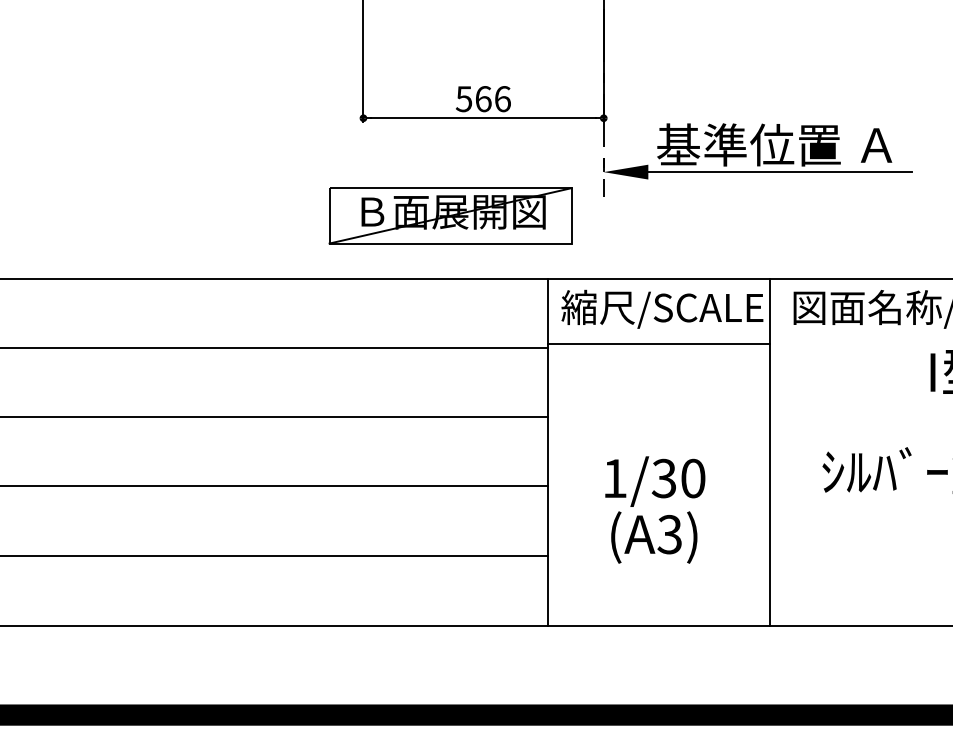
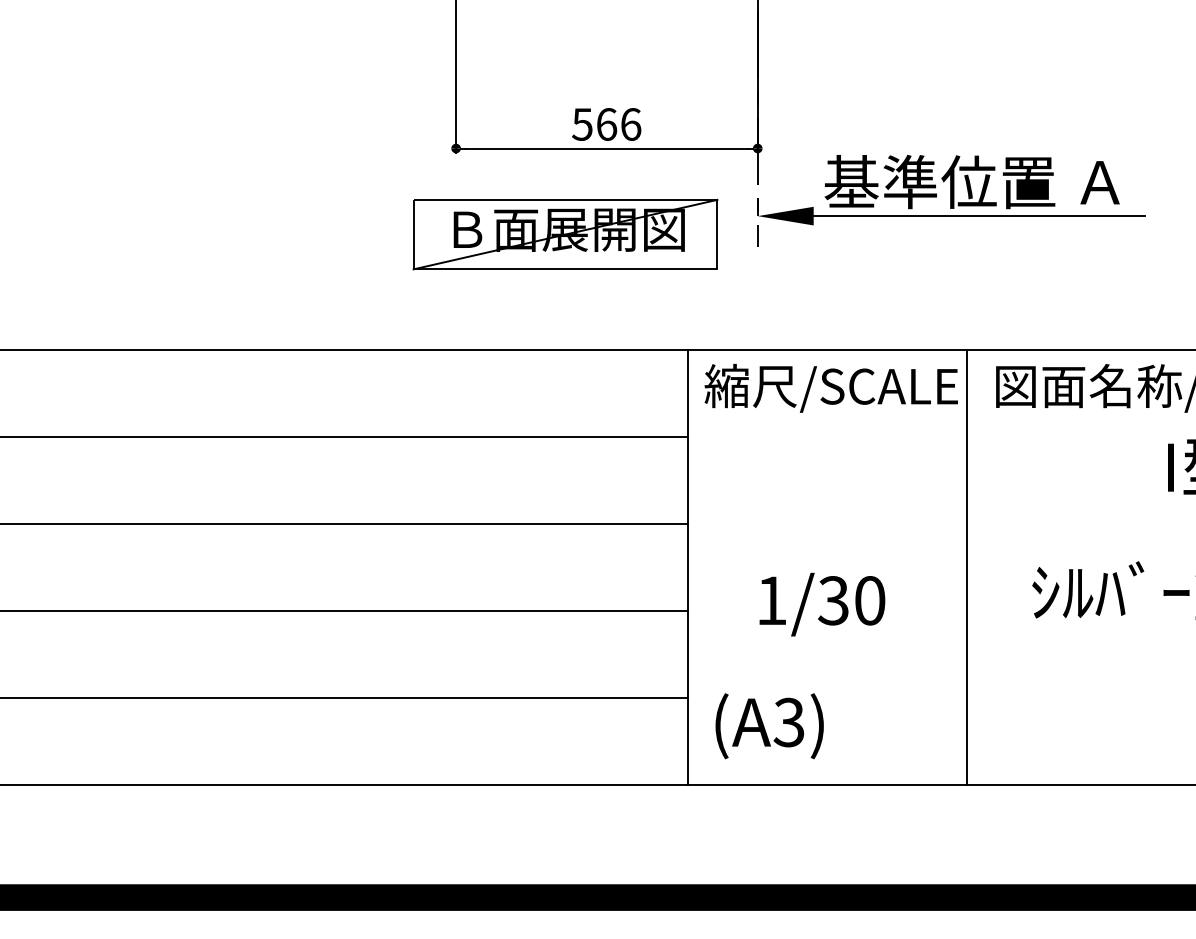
part: (450, 215) -> (565, 234), moved
line: (659, 344) -> (827, 432), removed
text: (654, 537) -> (769, 726), moved

